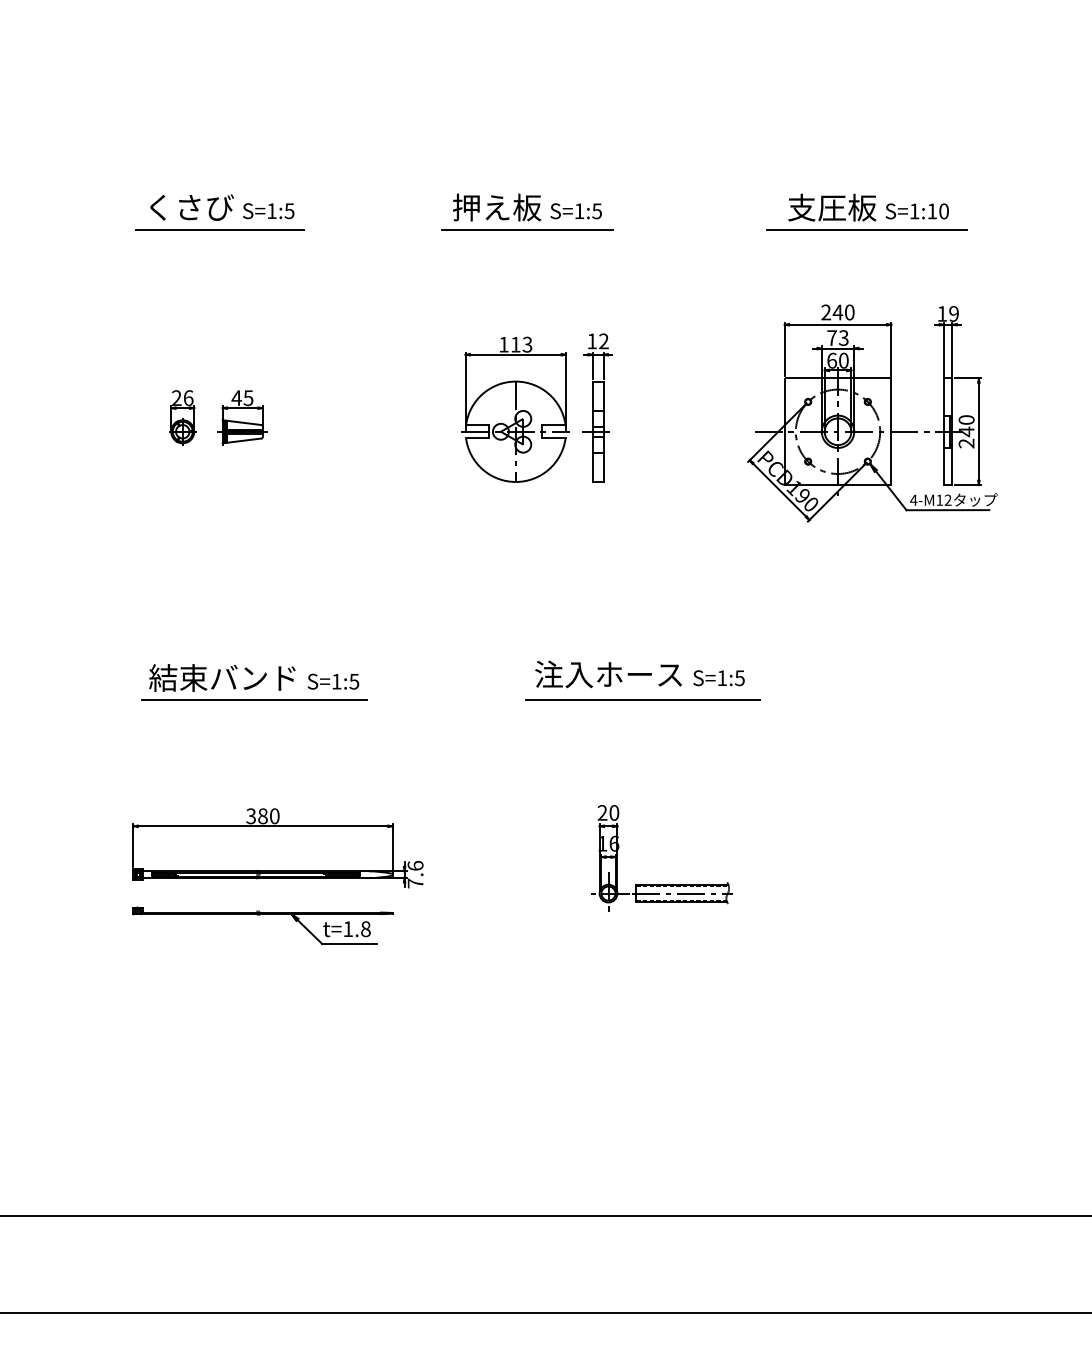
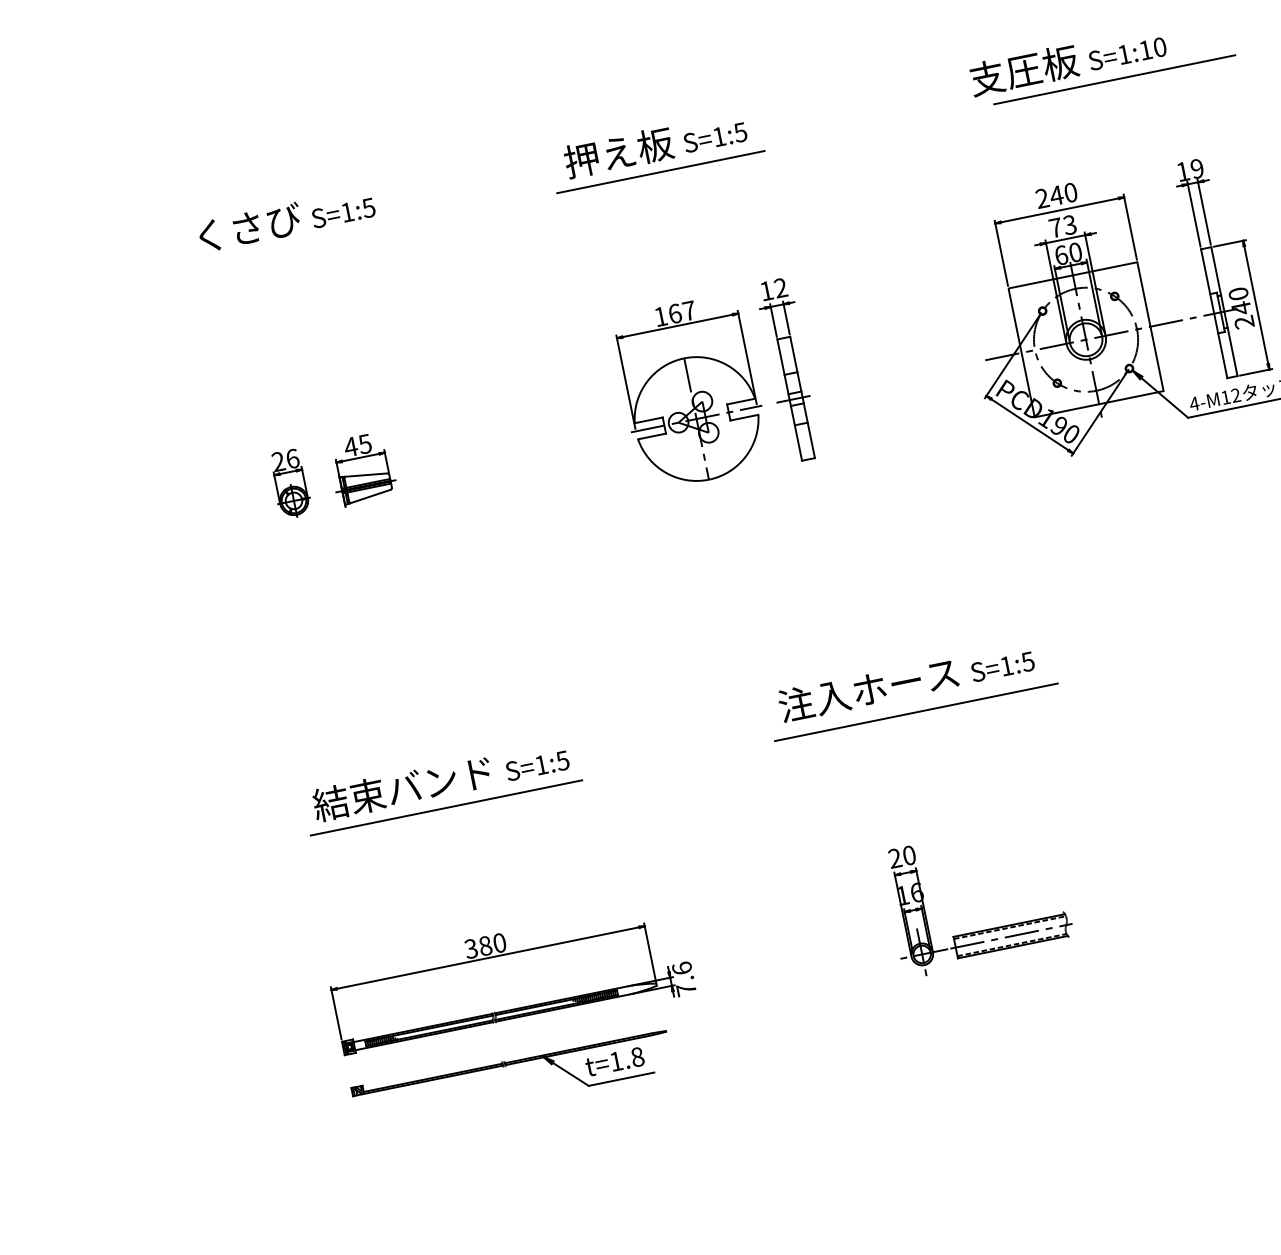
line: (219, 229) -> (288, 247), removed
line: (866, 229) -> (1114, 79), moved
text: (521, 344) -> (681, 312), 113 -> 167

